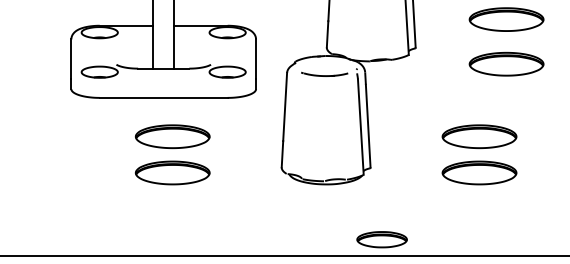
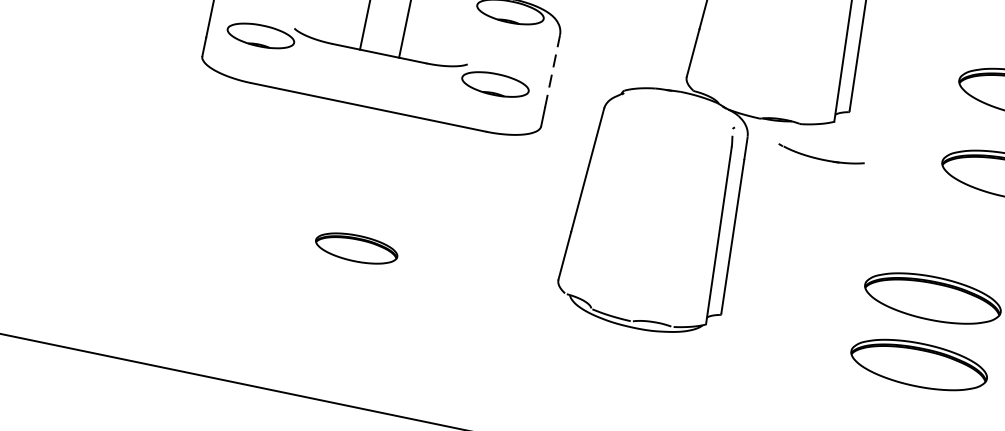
line: (256, 59) -> (553, 72), solid -> dashed
part: (324, 73) -> (821, 154), moved
part: (172, 136) -> (369, 181), removed
part: (172, 172) -> (356, 247), size x0.6

